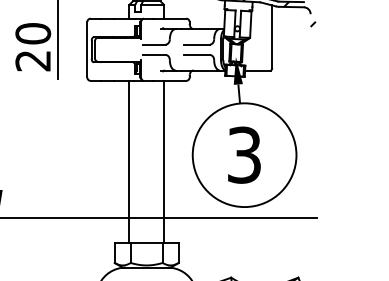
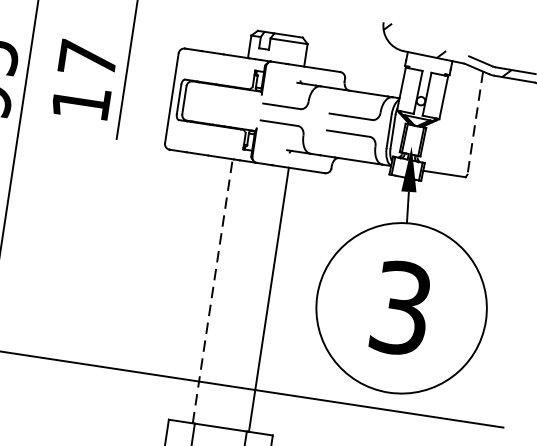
line: (272, 37) -> (475, 123), solid -> dashed
text: (33, 47) -> (84, 81), 20 -> 17
line: (129, 161) -> (212, 290), solid -> dashed

